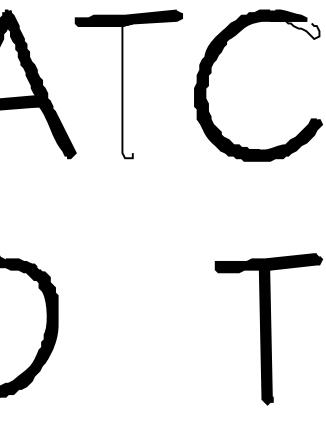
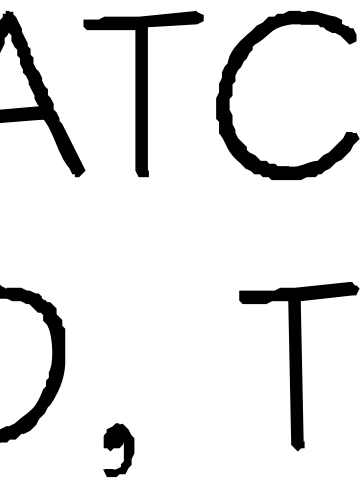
fill: (294, 29) -> (327, 33), added
fill: (127, 91) -> (141, 101), added
part: (106, 403) -> (118, 449), added

